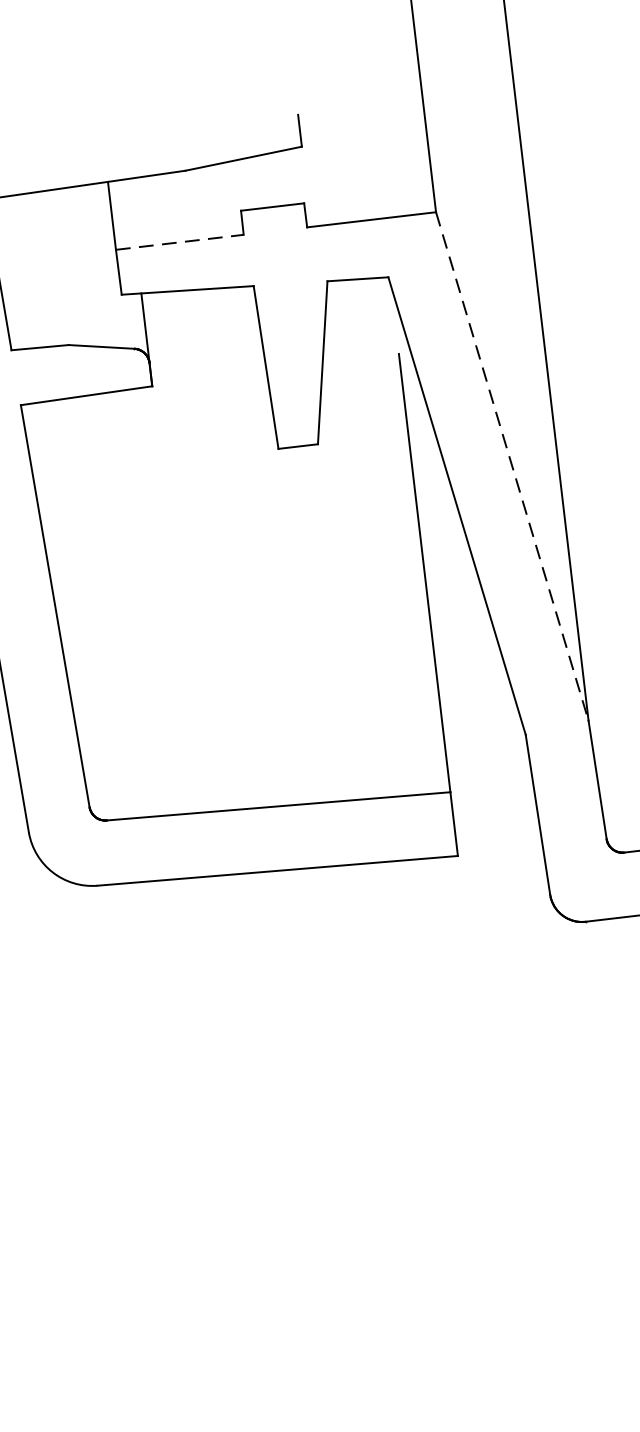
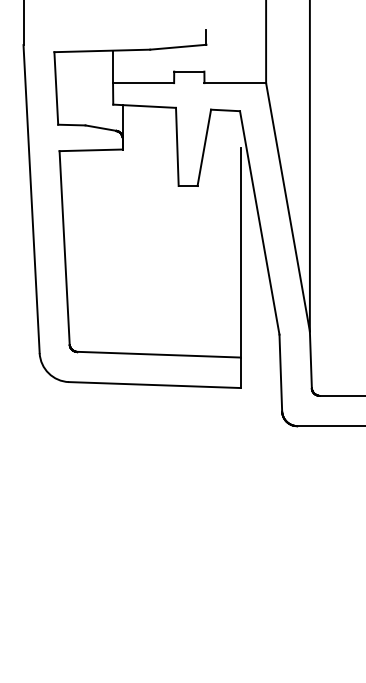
line: (179, 243) -> (143, 83), dashed -> solid
line: (513, 466) -> (288, 207), dashed -> solid

